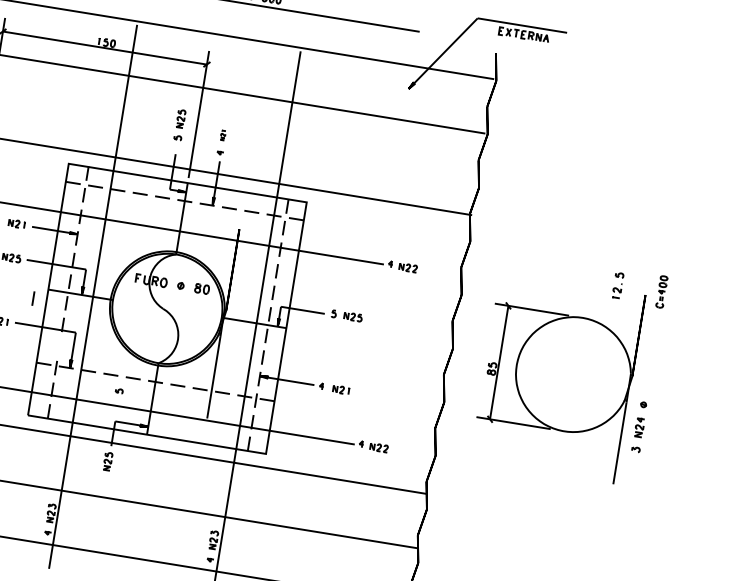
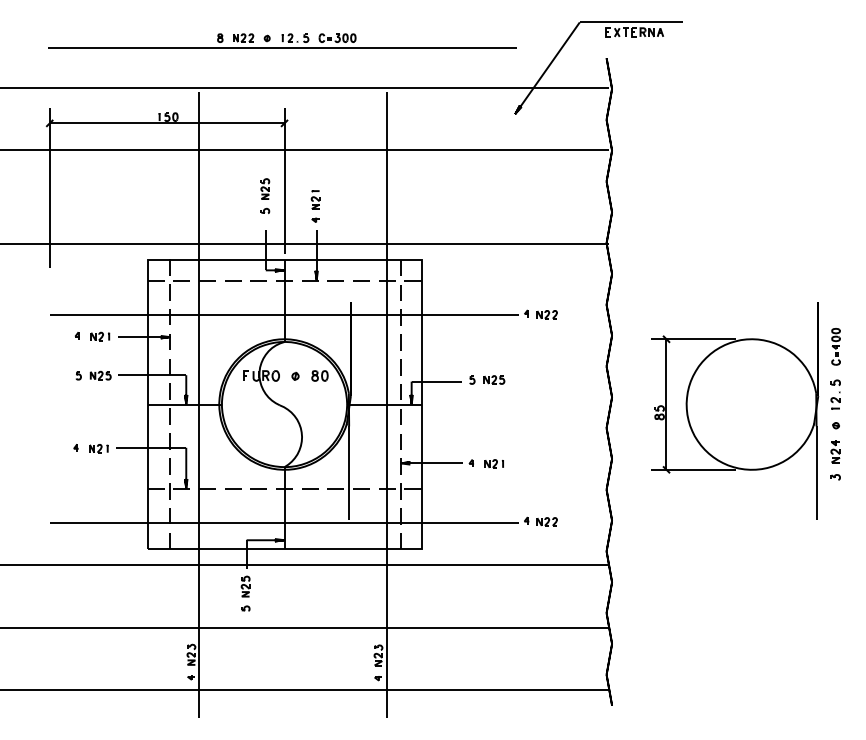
part: (223, 135) -> (315, 199), size x1.67
part: (617, 285) -> (835, 394), moved
part: (661, 291) -> (835, 346), moved
line: (32, 298) -> (169, 466), moved
part: (119, 391) -> (245, 608), moved

